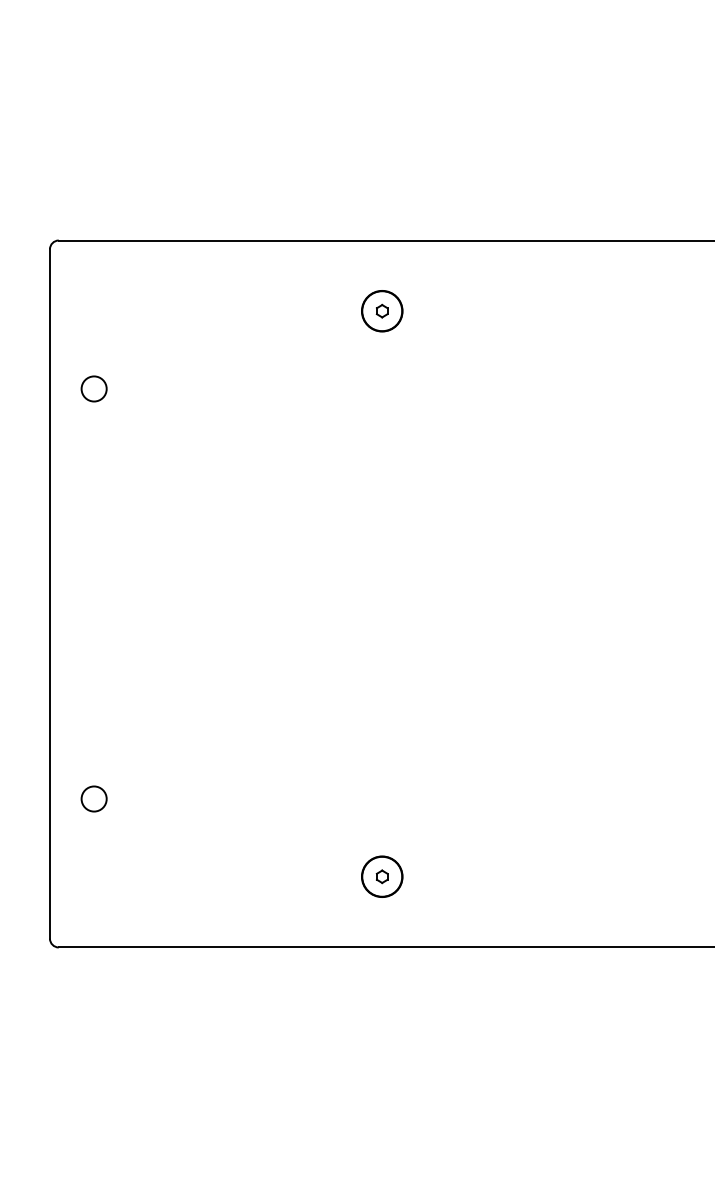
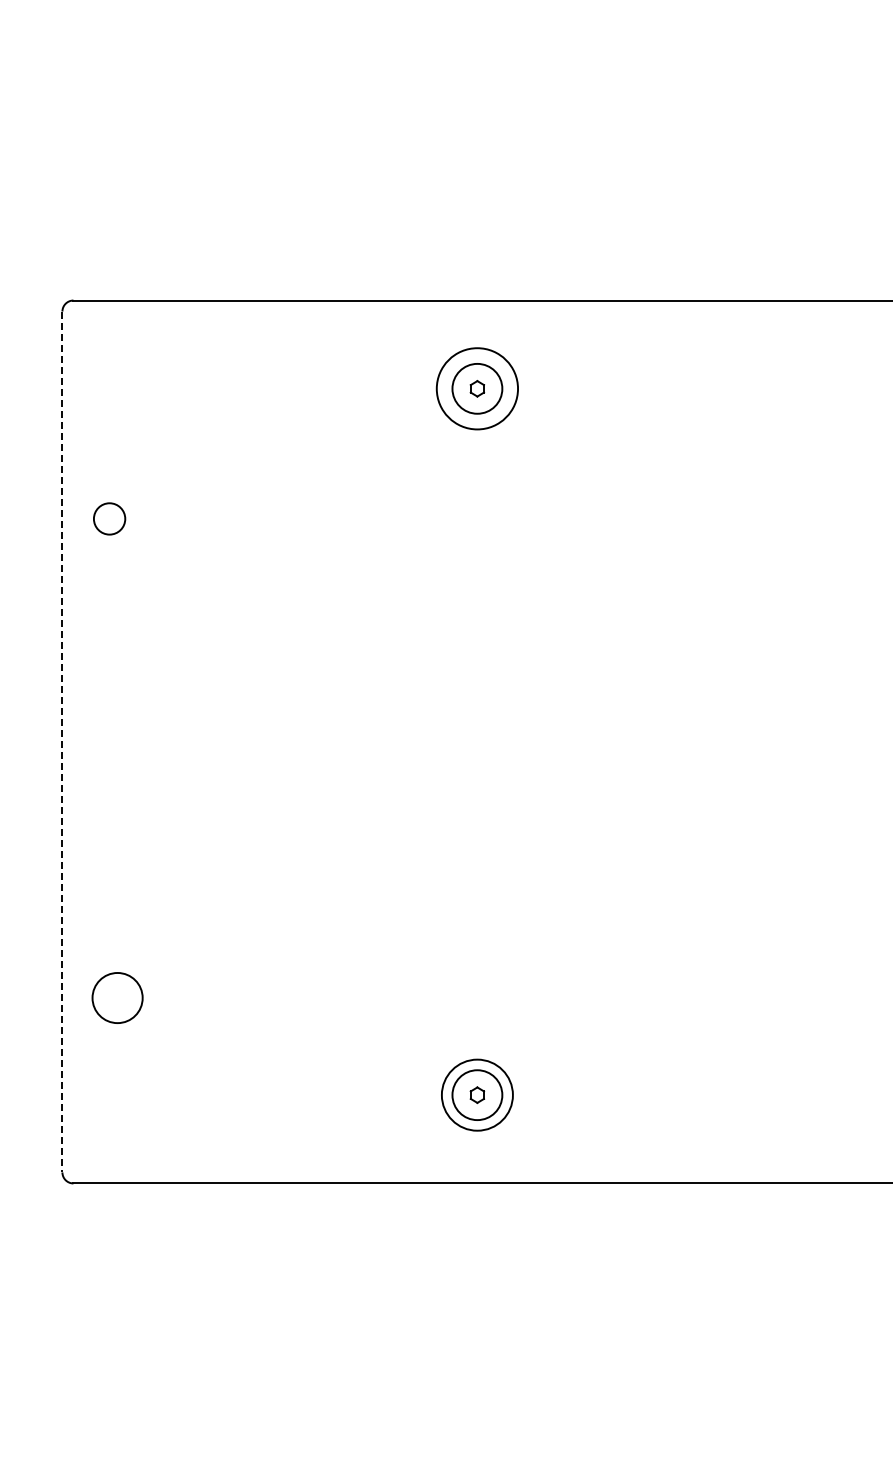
circle: (382, 310) -> (477, 388), size x1.6
circle: (94, 388) -> (109, 518), moved
line: (50, 594) -> (62, 742), solid -> dashed
circle: (94, 798) -> (117, 997), size x1.6
circle: (382, 876) -> (477, 1094), size x1.4

